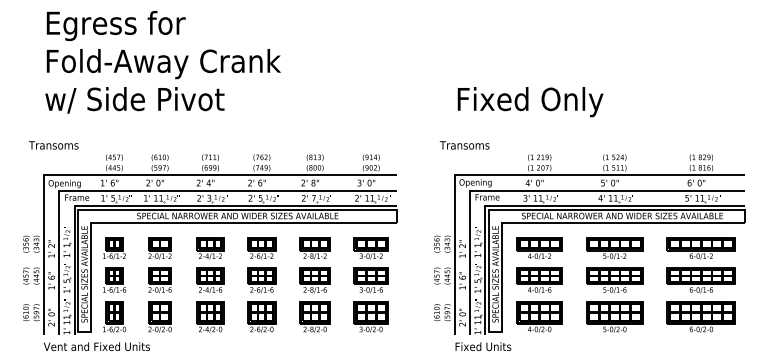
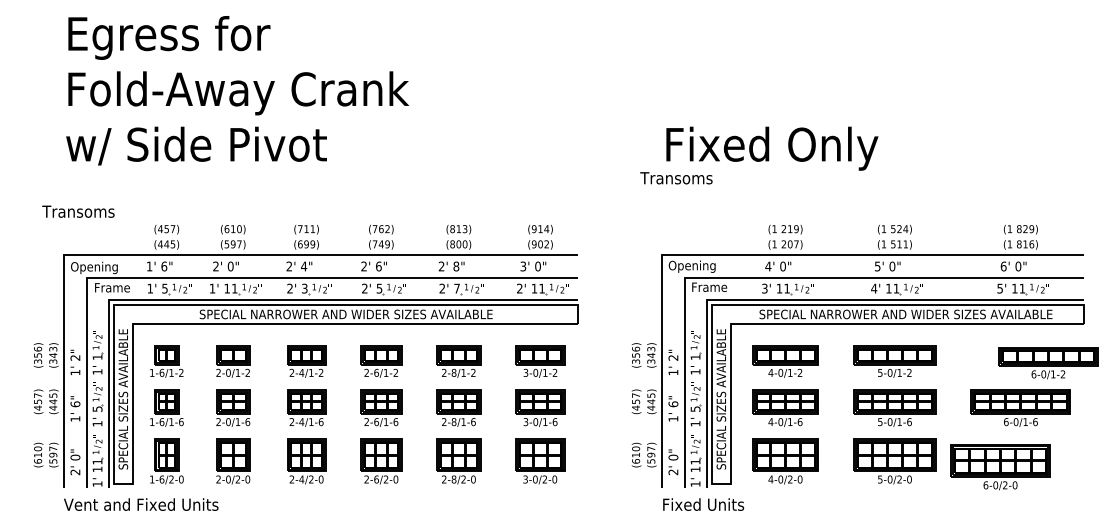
text: (464, 145) -> (676, 178), moved
part: (700, 248) -> (1047, 363), moved
part: (700, 316) -> (999, 466), moved

